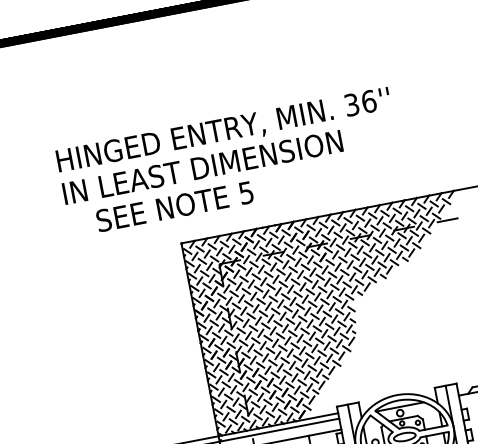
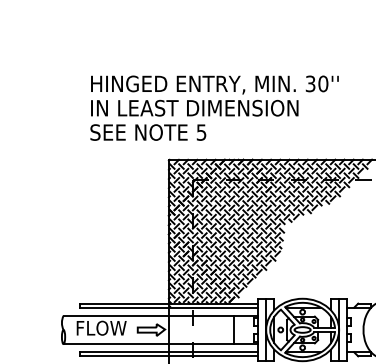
text: (369, 101) -> (323, 83), 36'' -> 30''
text: (175, 206) -> (148, 132), moved

